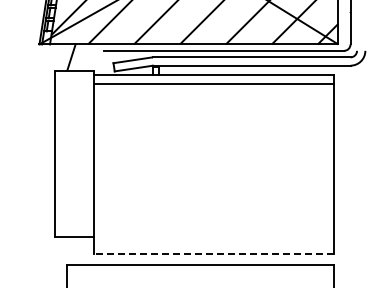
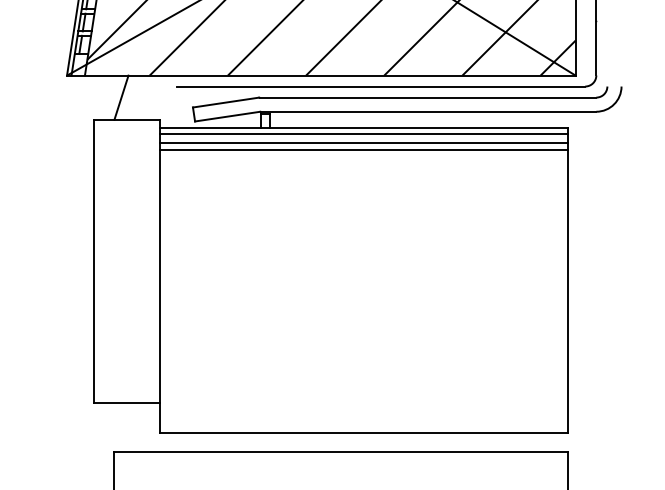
line: (213, 78) -> (363, 133), added
line: (213, 88) -> (363, 150), added
line: (213, 254) -> (363, 433), dashed -> solid

